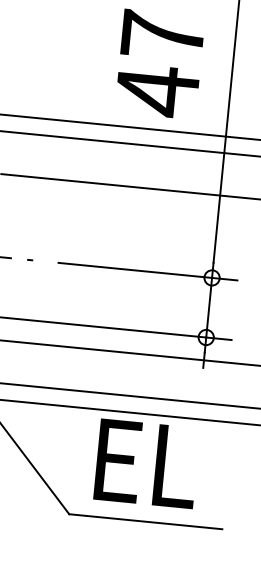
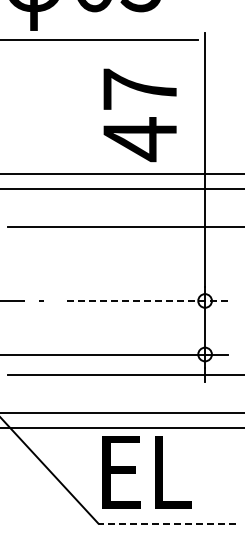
line: (149, 271) -> (148, 300), solid -> dashed
text: (145, 464) -> (146, 472), moved
line: (145, 521) -> (167, 523), solid -> dashed

